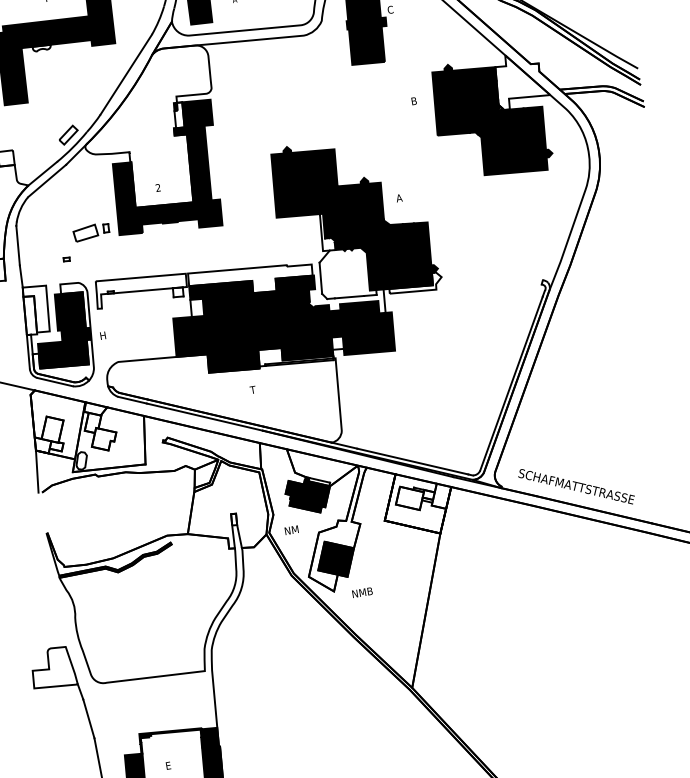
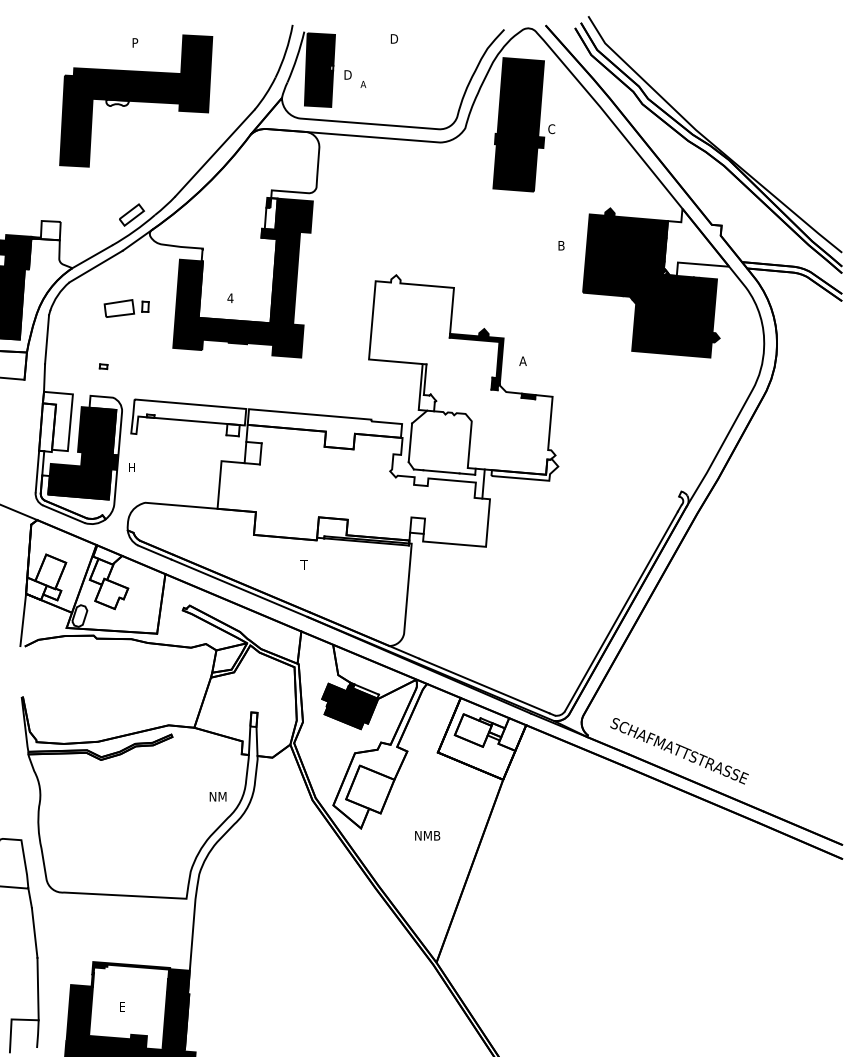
text: (158, 188) -> (230, 298), 2 -> 4
fill: (352, 216) -> (462, 374), removed
part: (91, 232) -> (126, 308), moved
fill: (281, 319) -> (353, 485), removed
text: (291, 530) -> (217, 796), moved
fill: (336, 559) -> (370, 789), removed
text: (362, 592) -> (427, 835), moved

